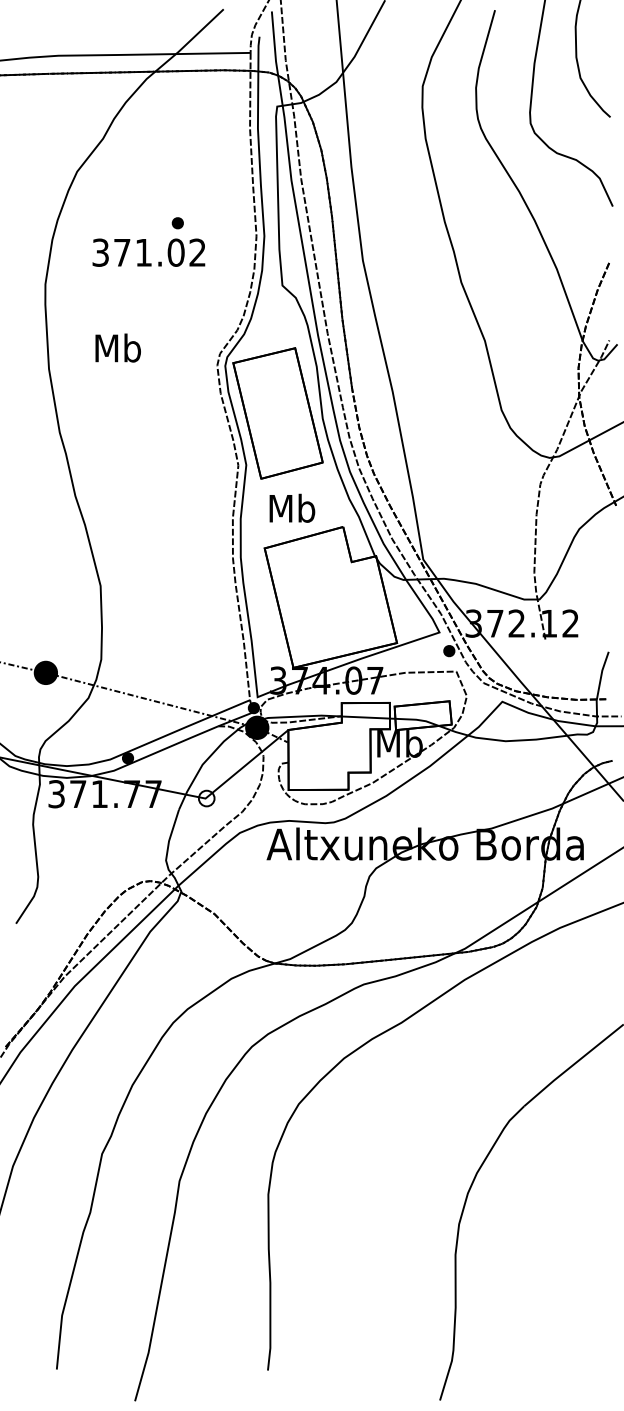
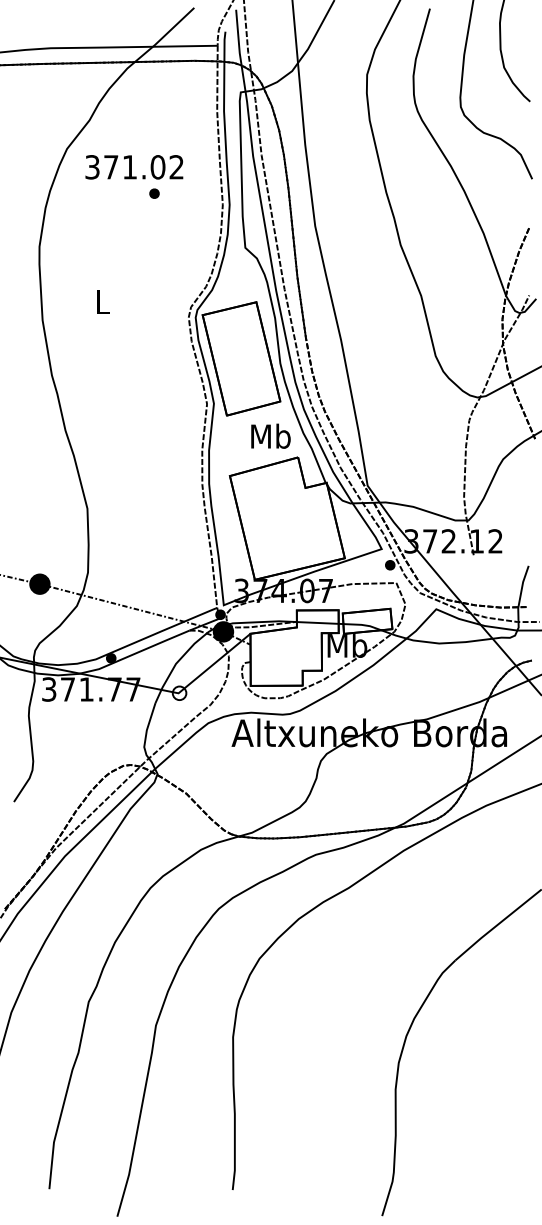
text: (149, 252) -> (134, 167), moved
text: (117, 347) -> (102, 301), Mb -> L
text: (291, 507) -> (270, 435), moved

